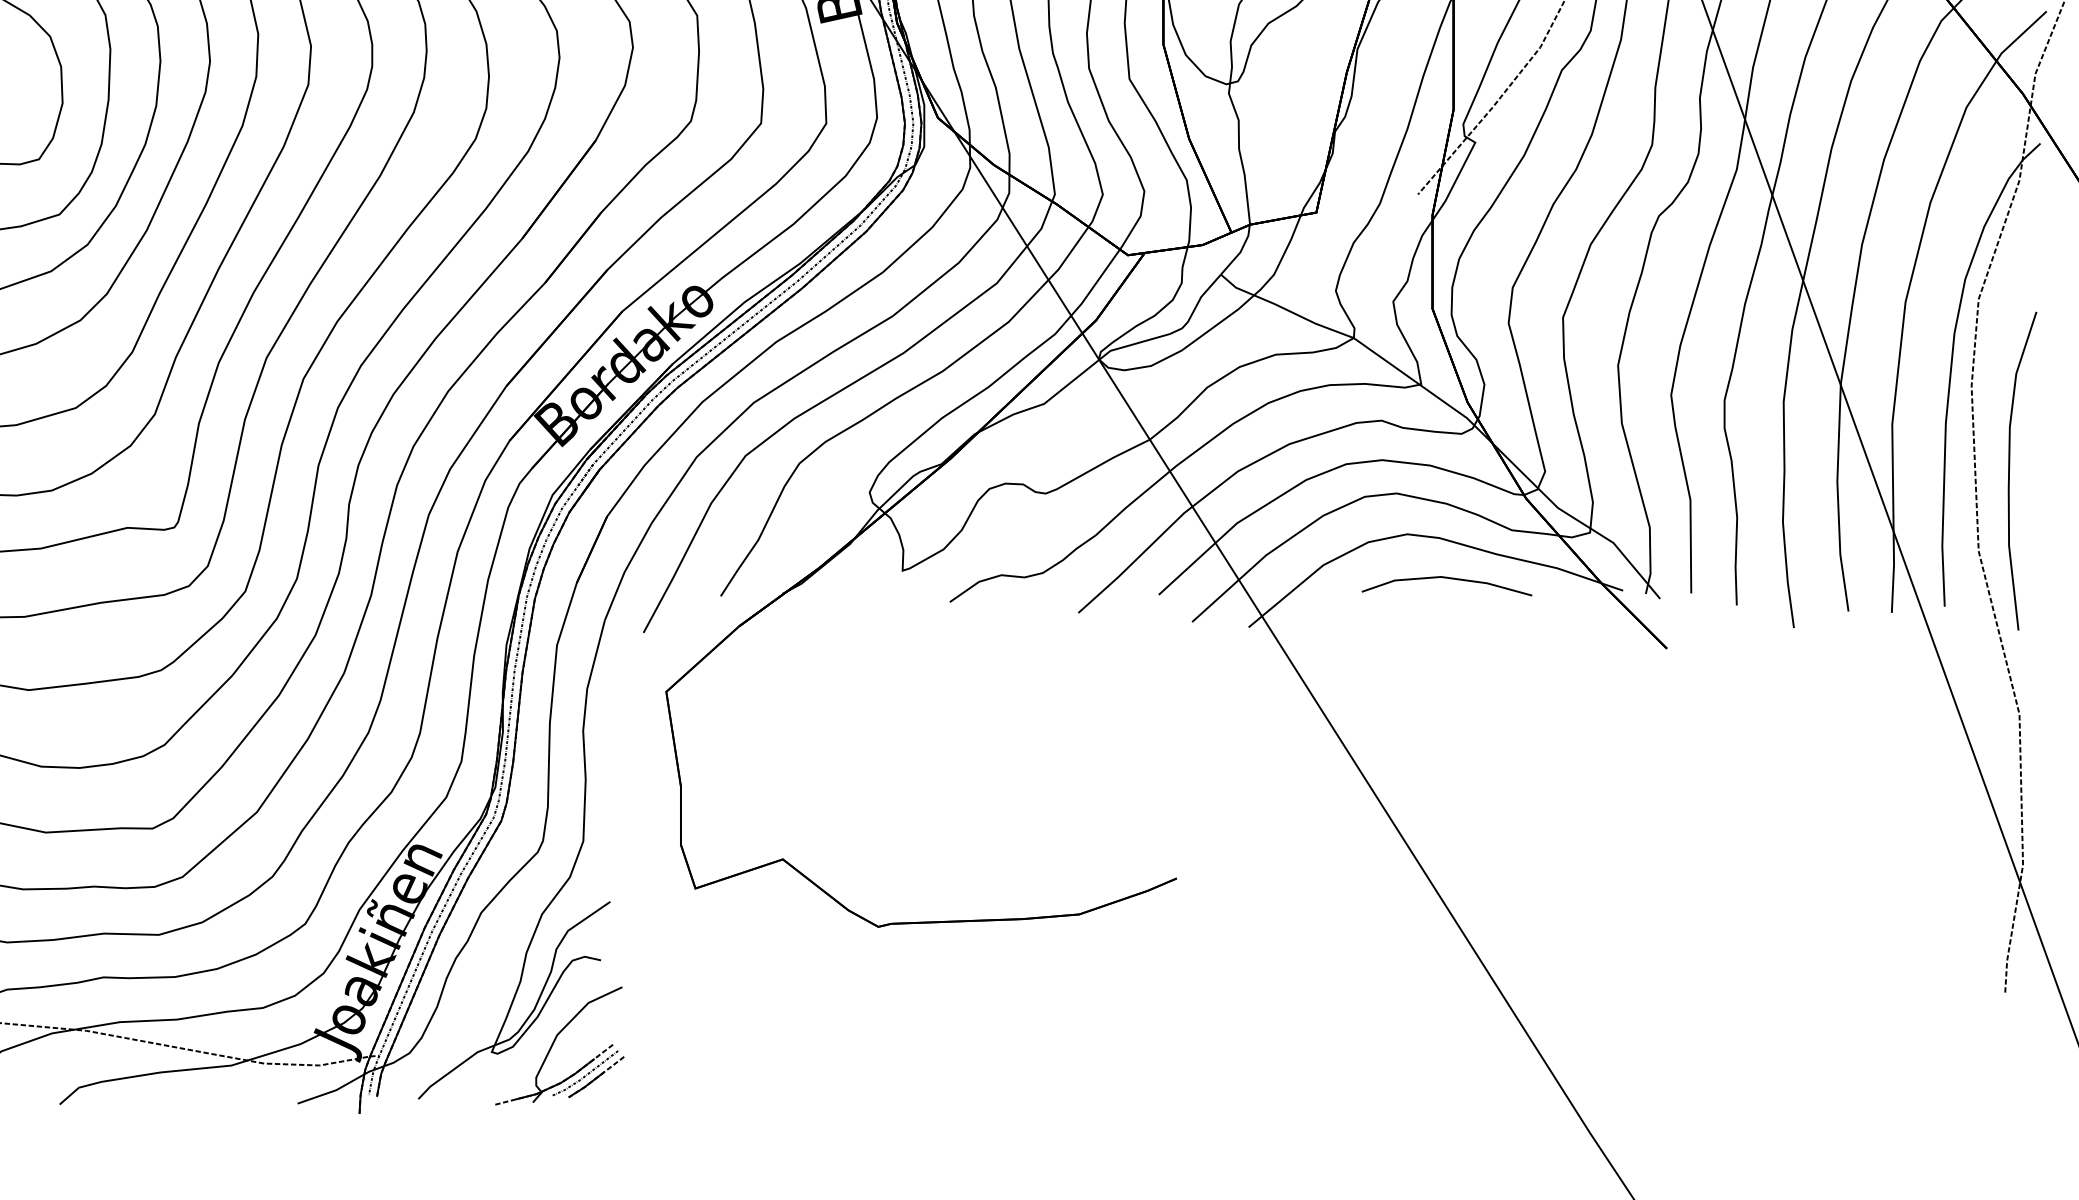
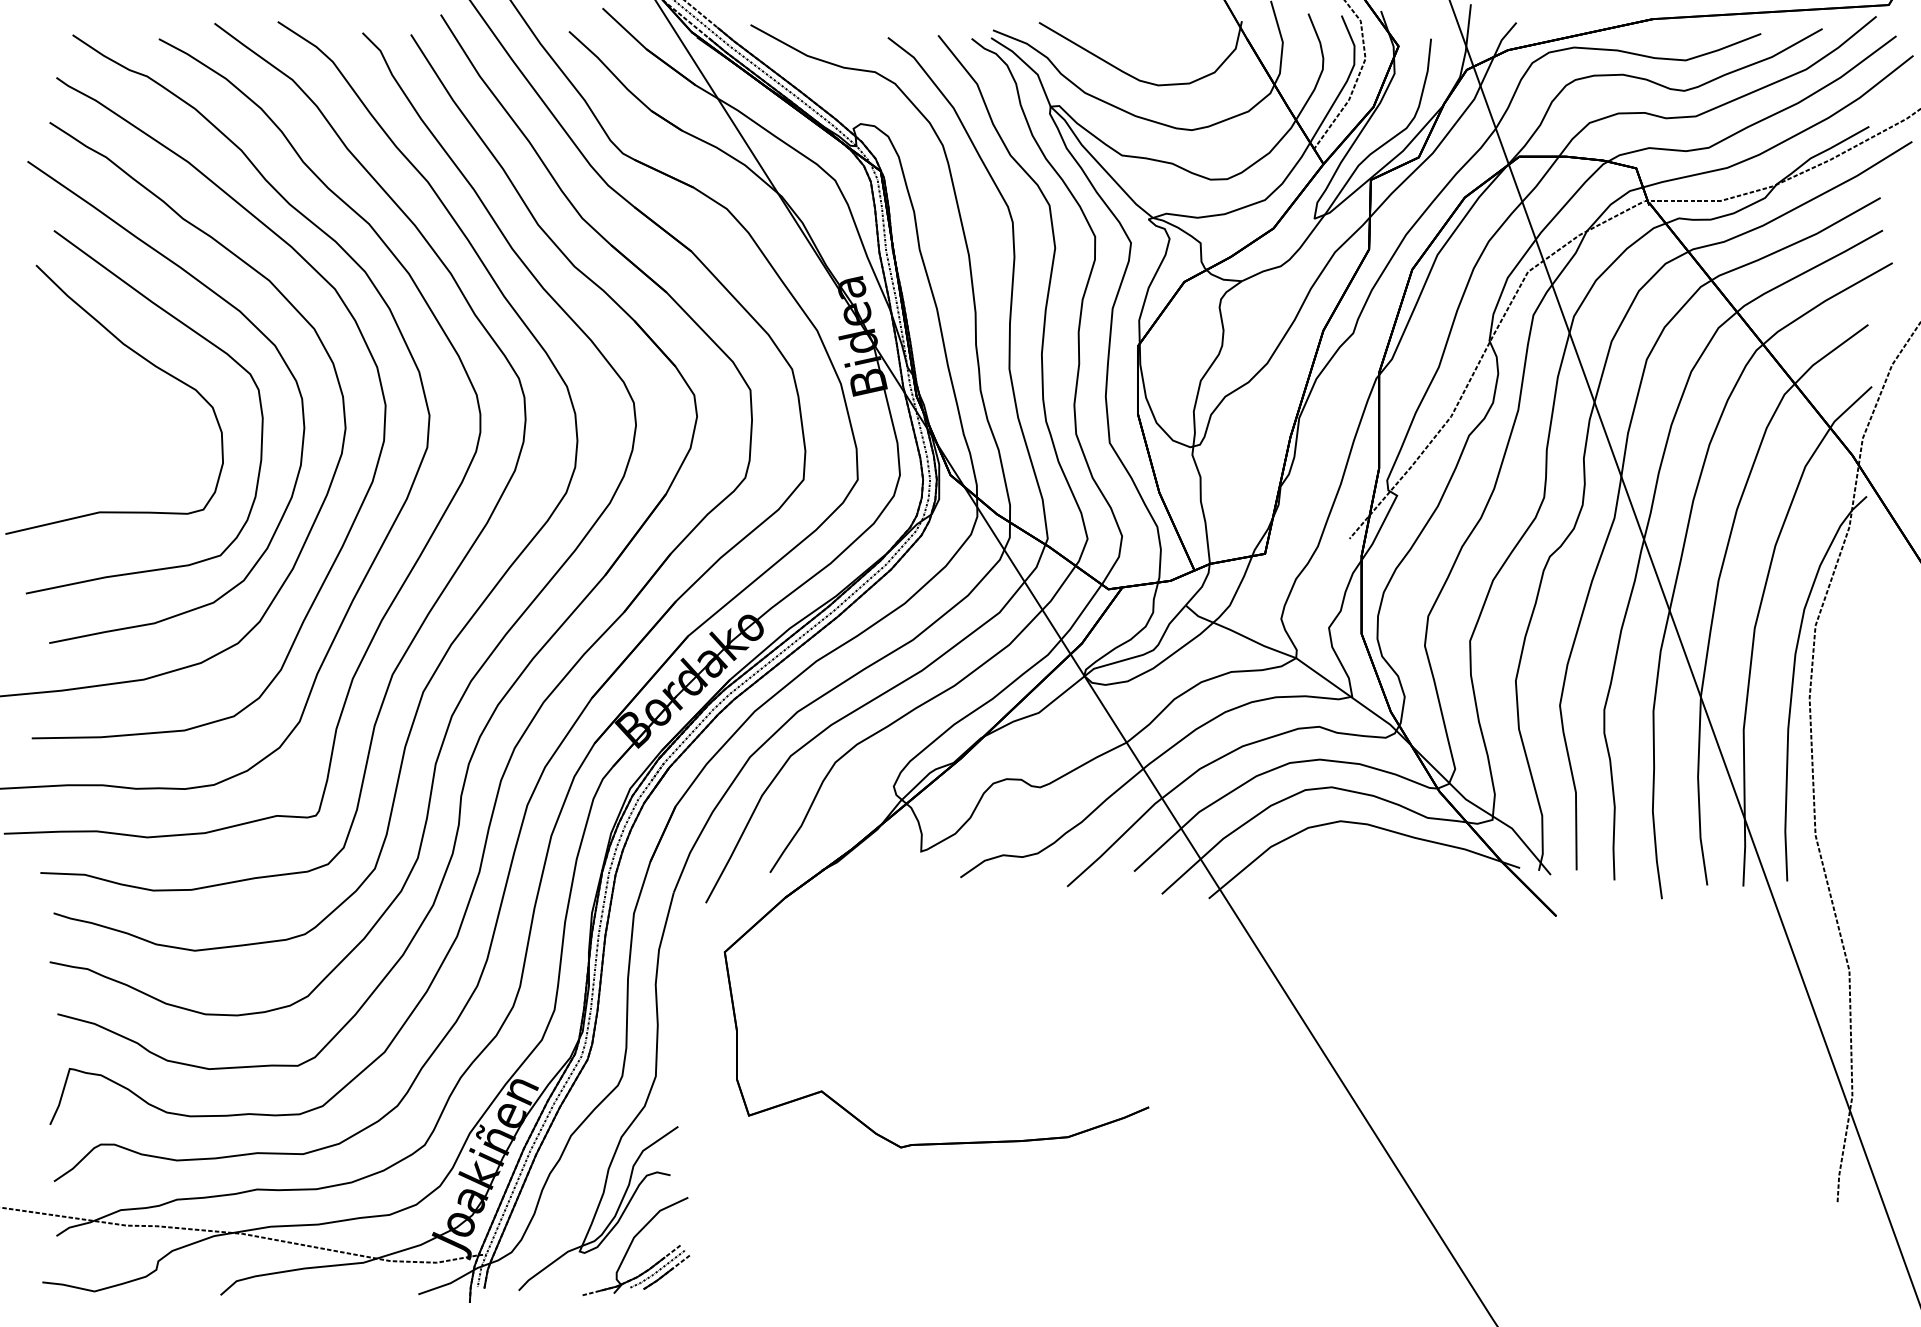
part: (2009, 470) -> (1841, 768), removed
line: (1446, 579) -> (1373, 858), removed

